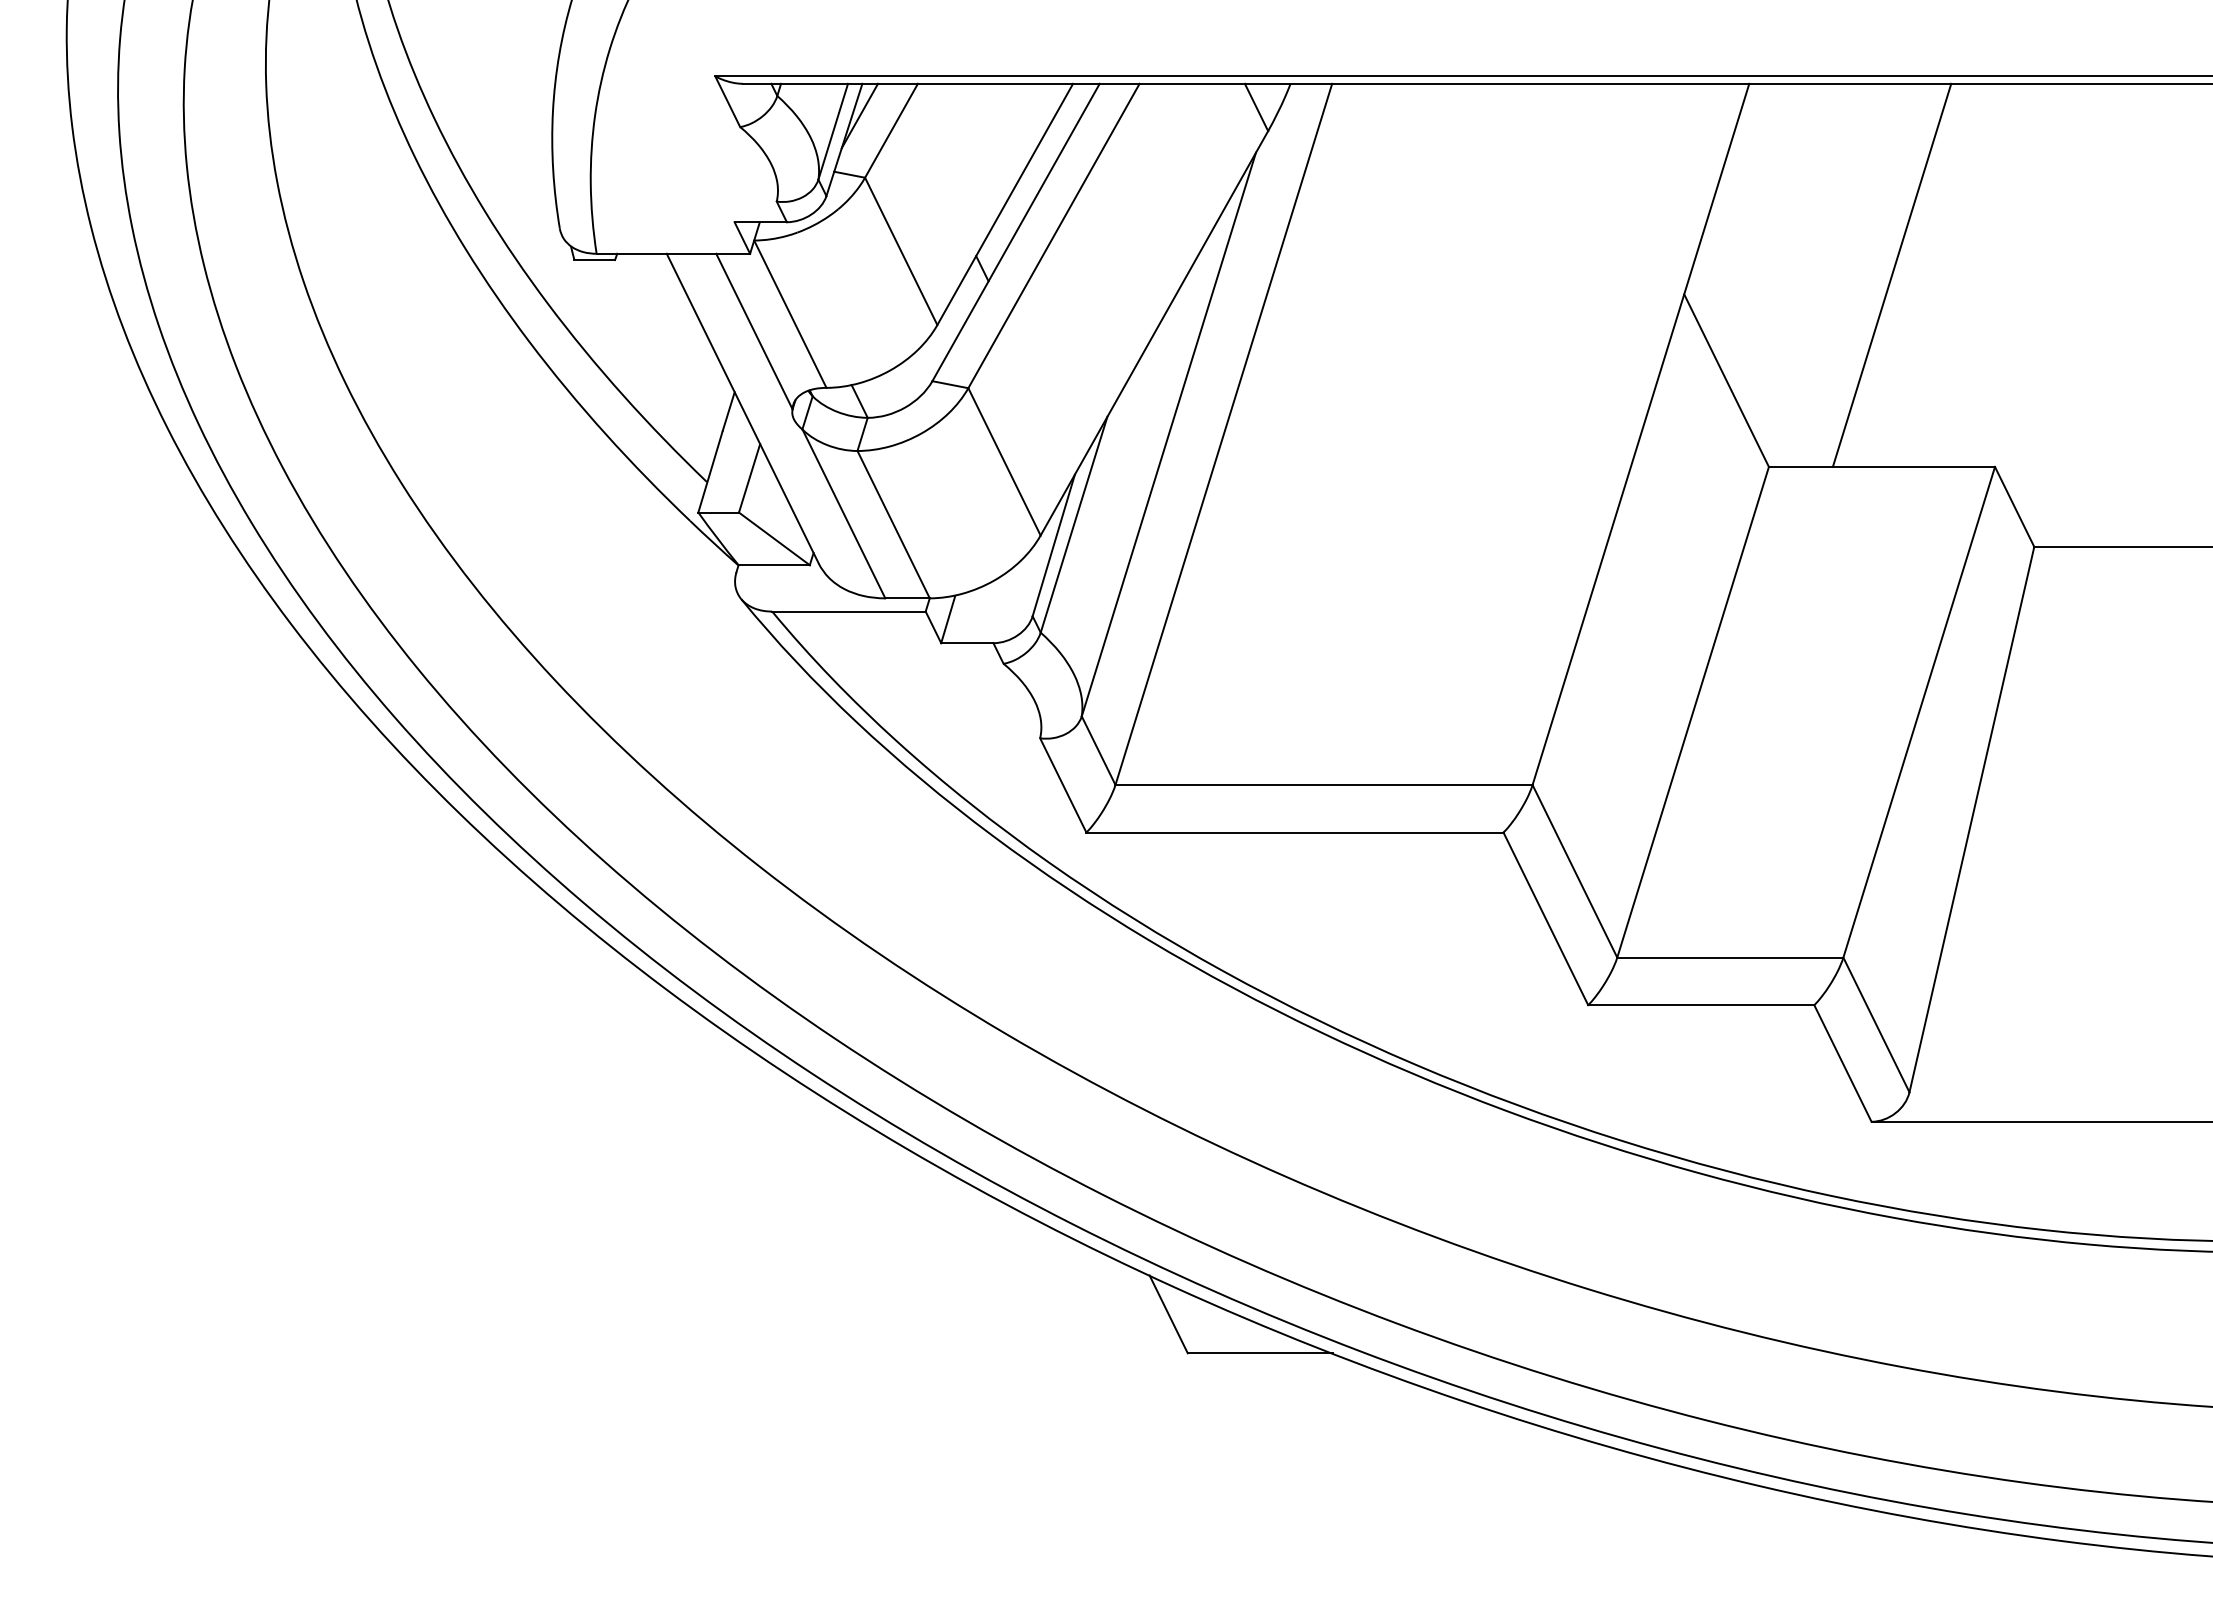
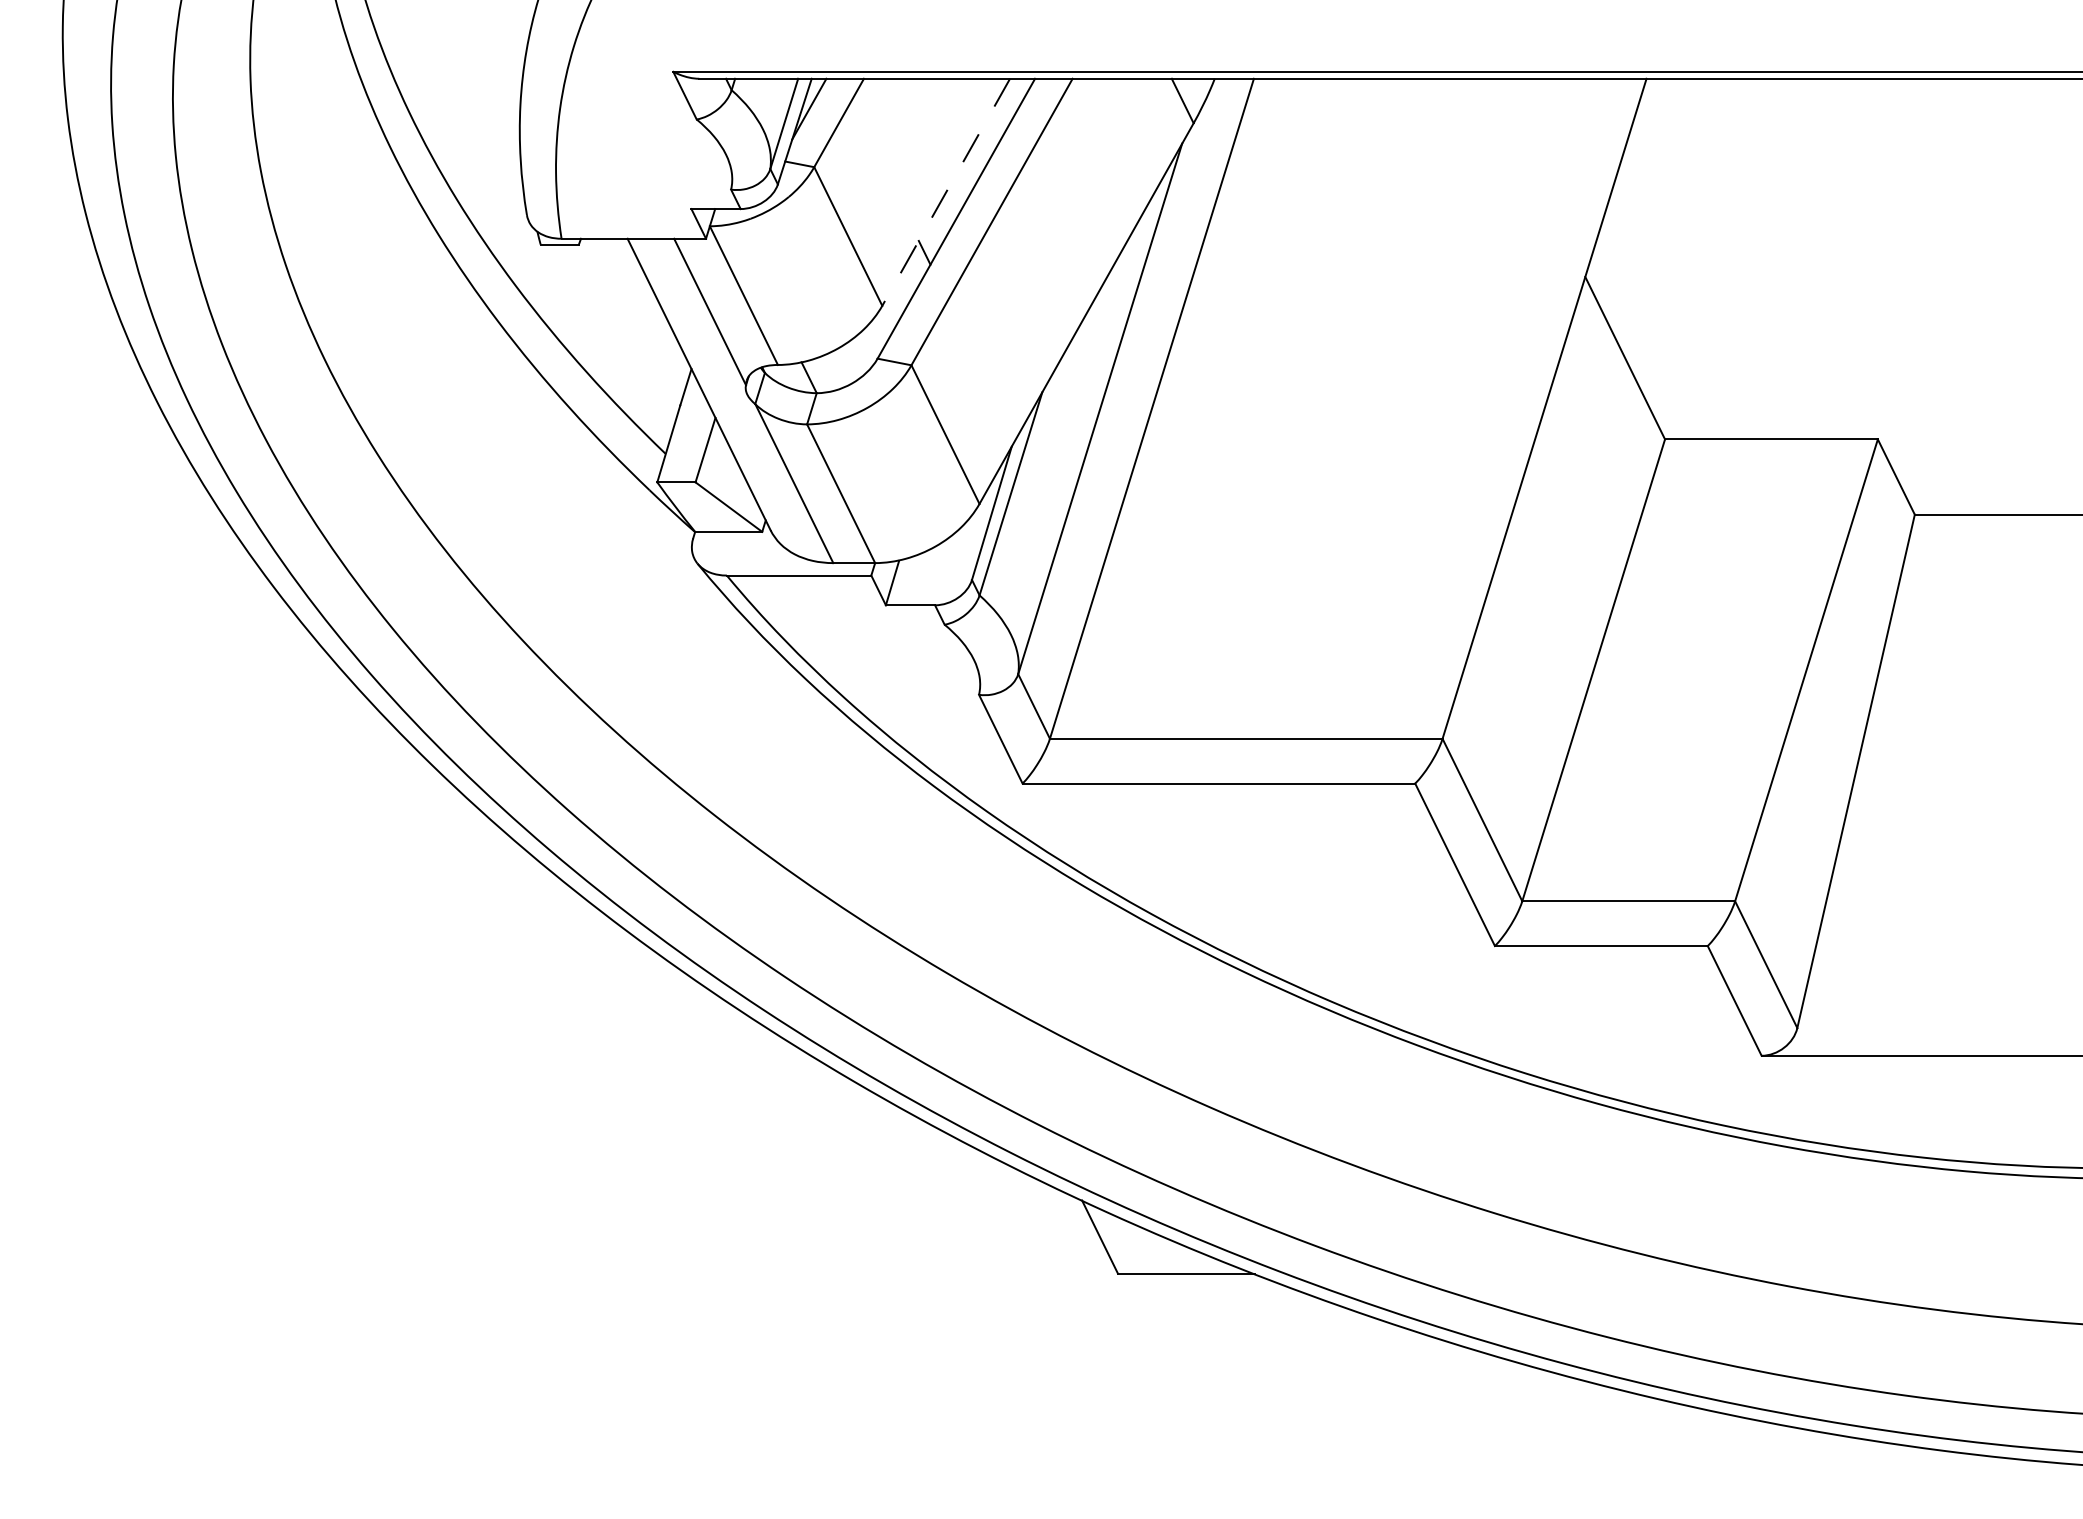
line: (1004, 204) -> (945, 192), solid -> dashed
line: (1891, 274) -> (1780, 258), removed

